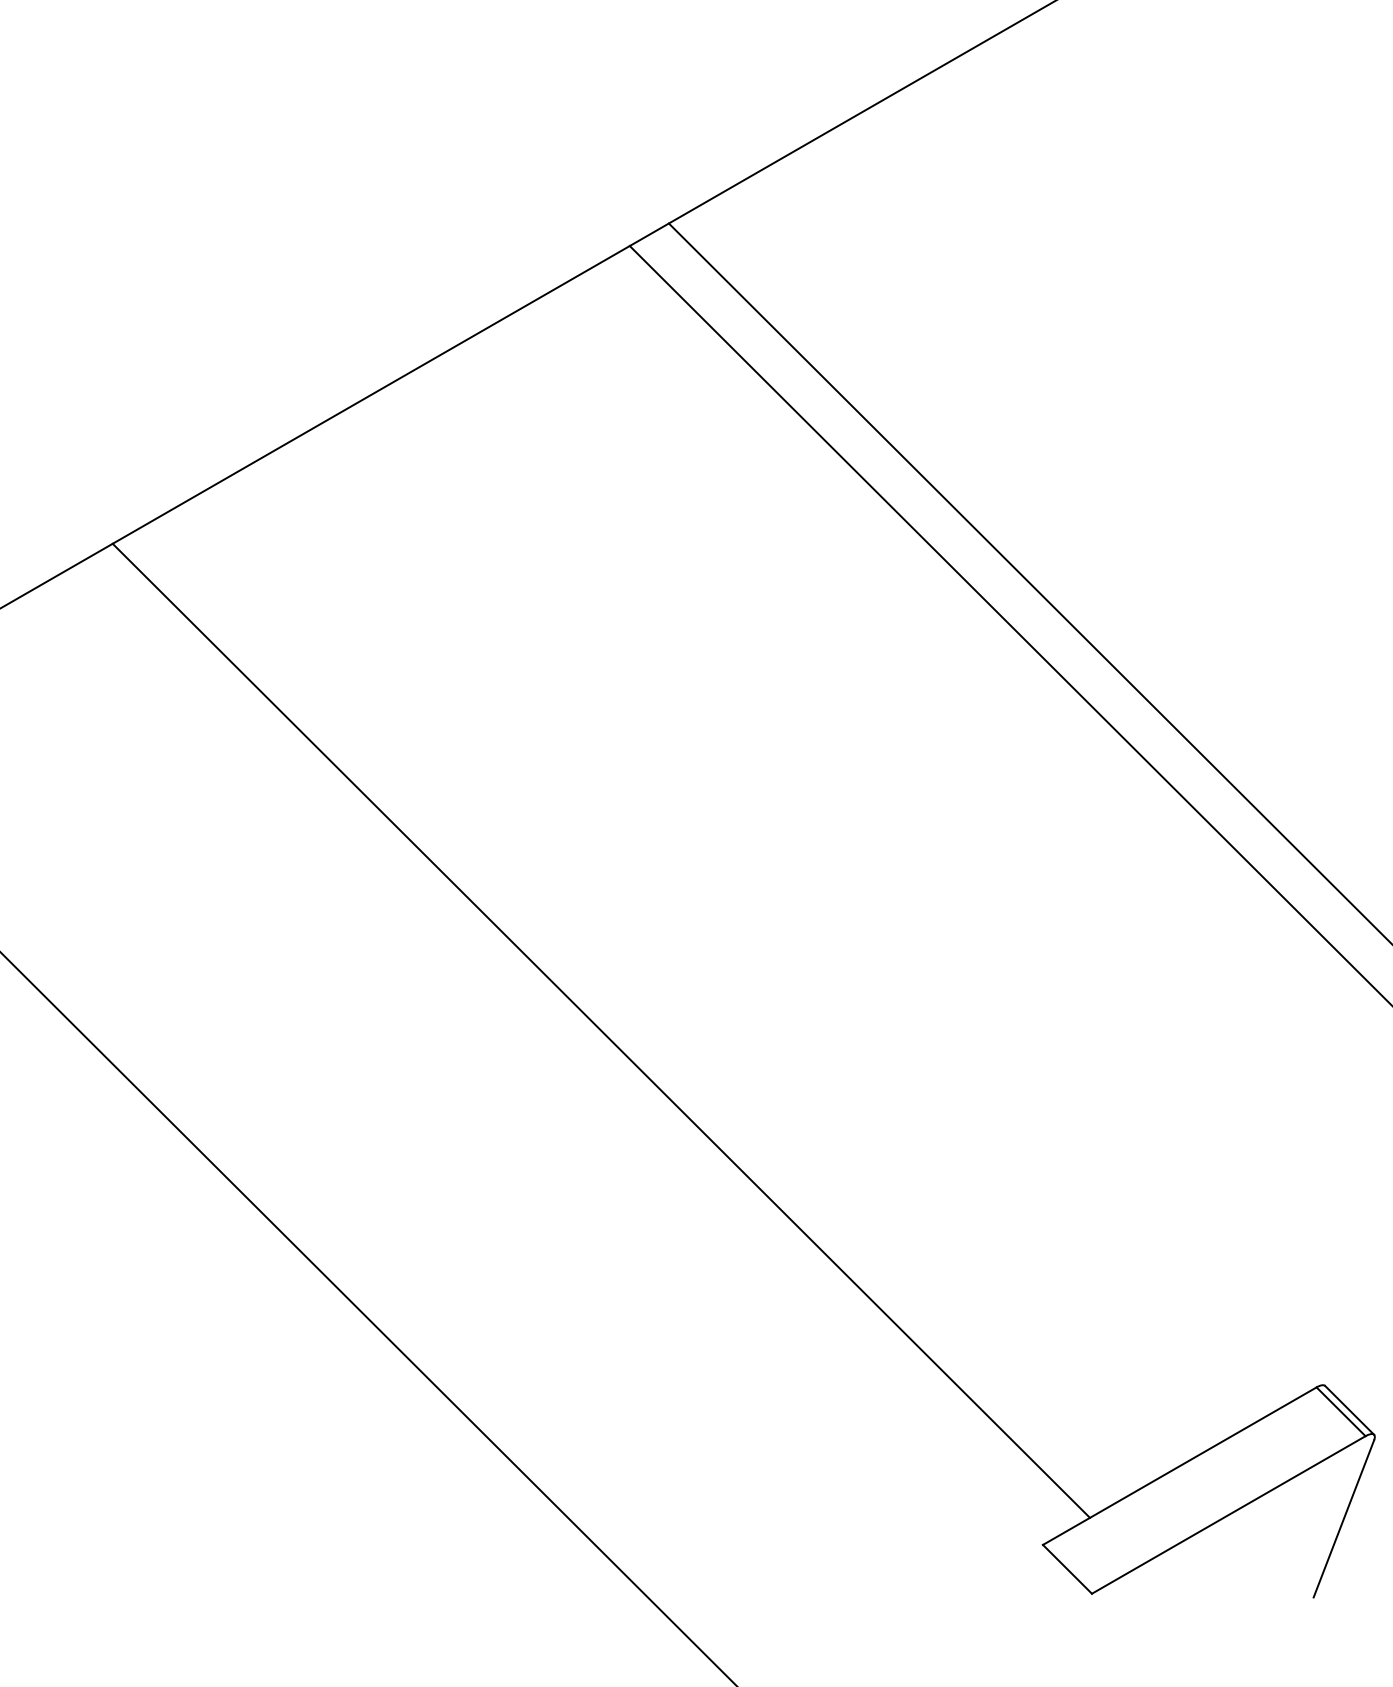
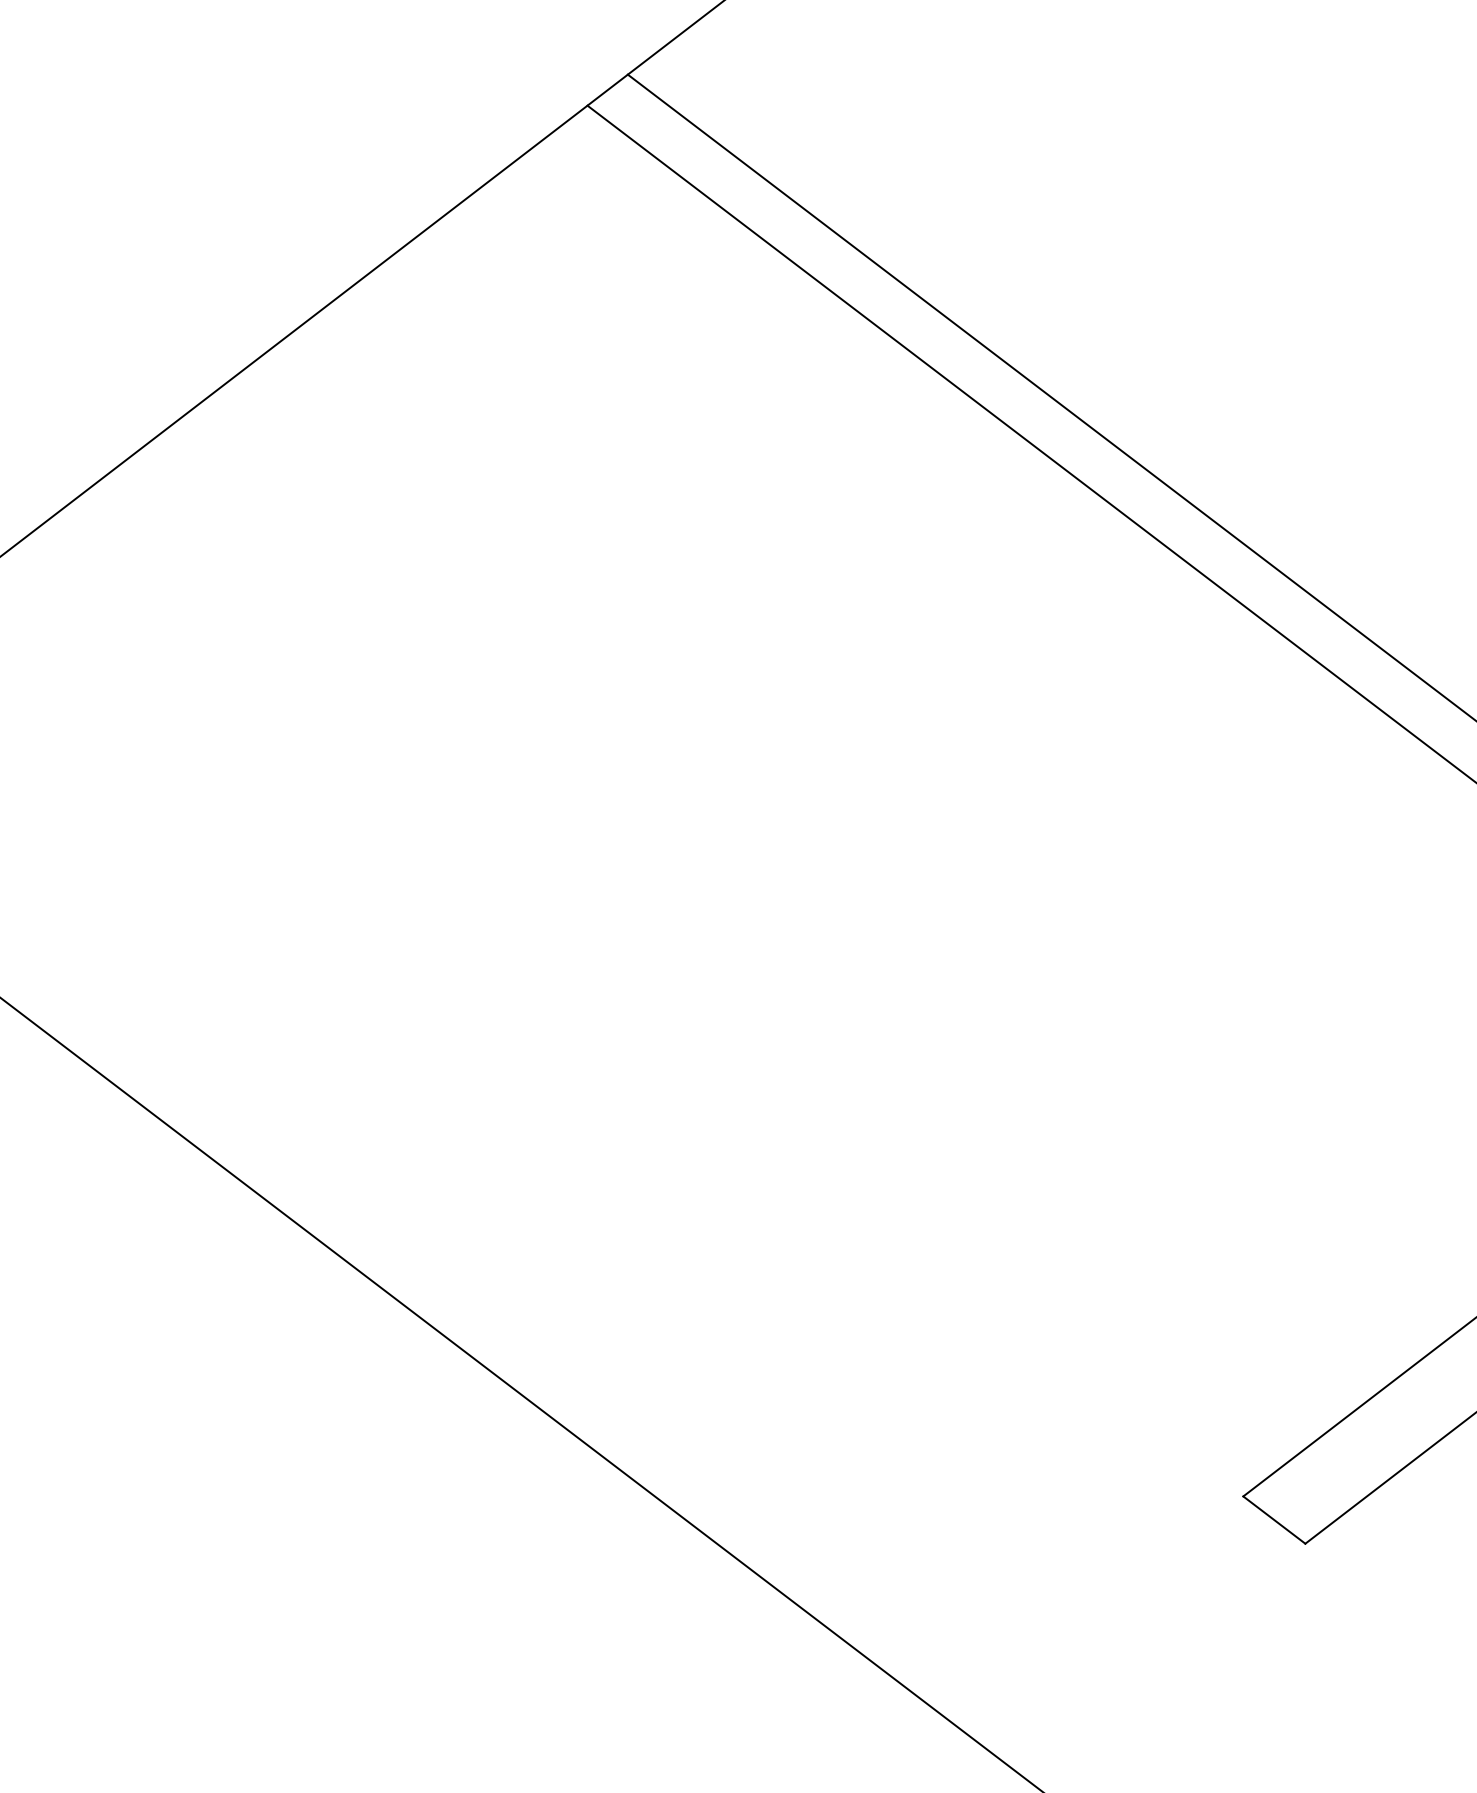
line: (601, 1030) -> (672, 987), removed

